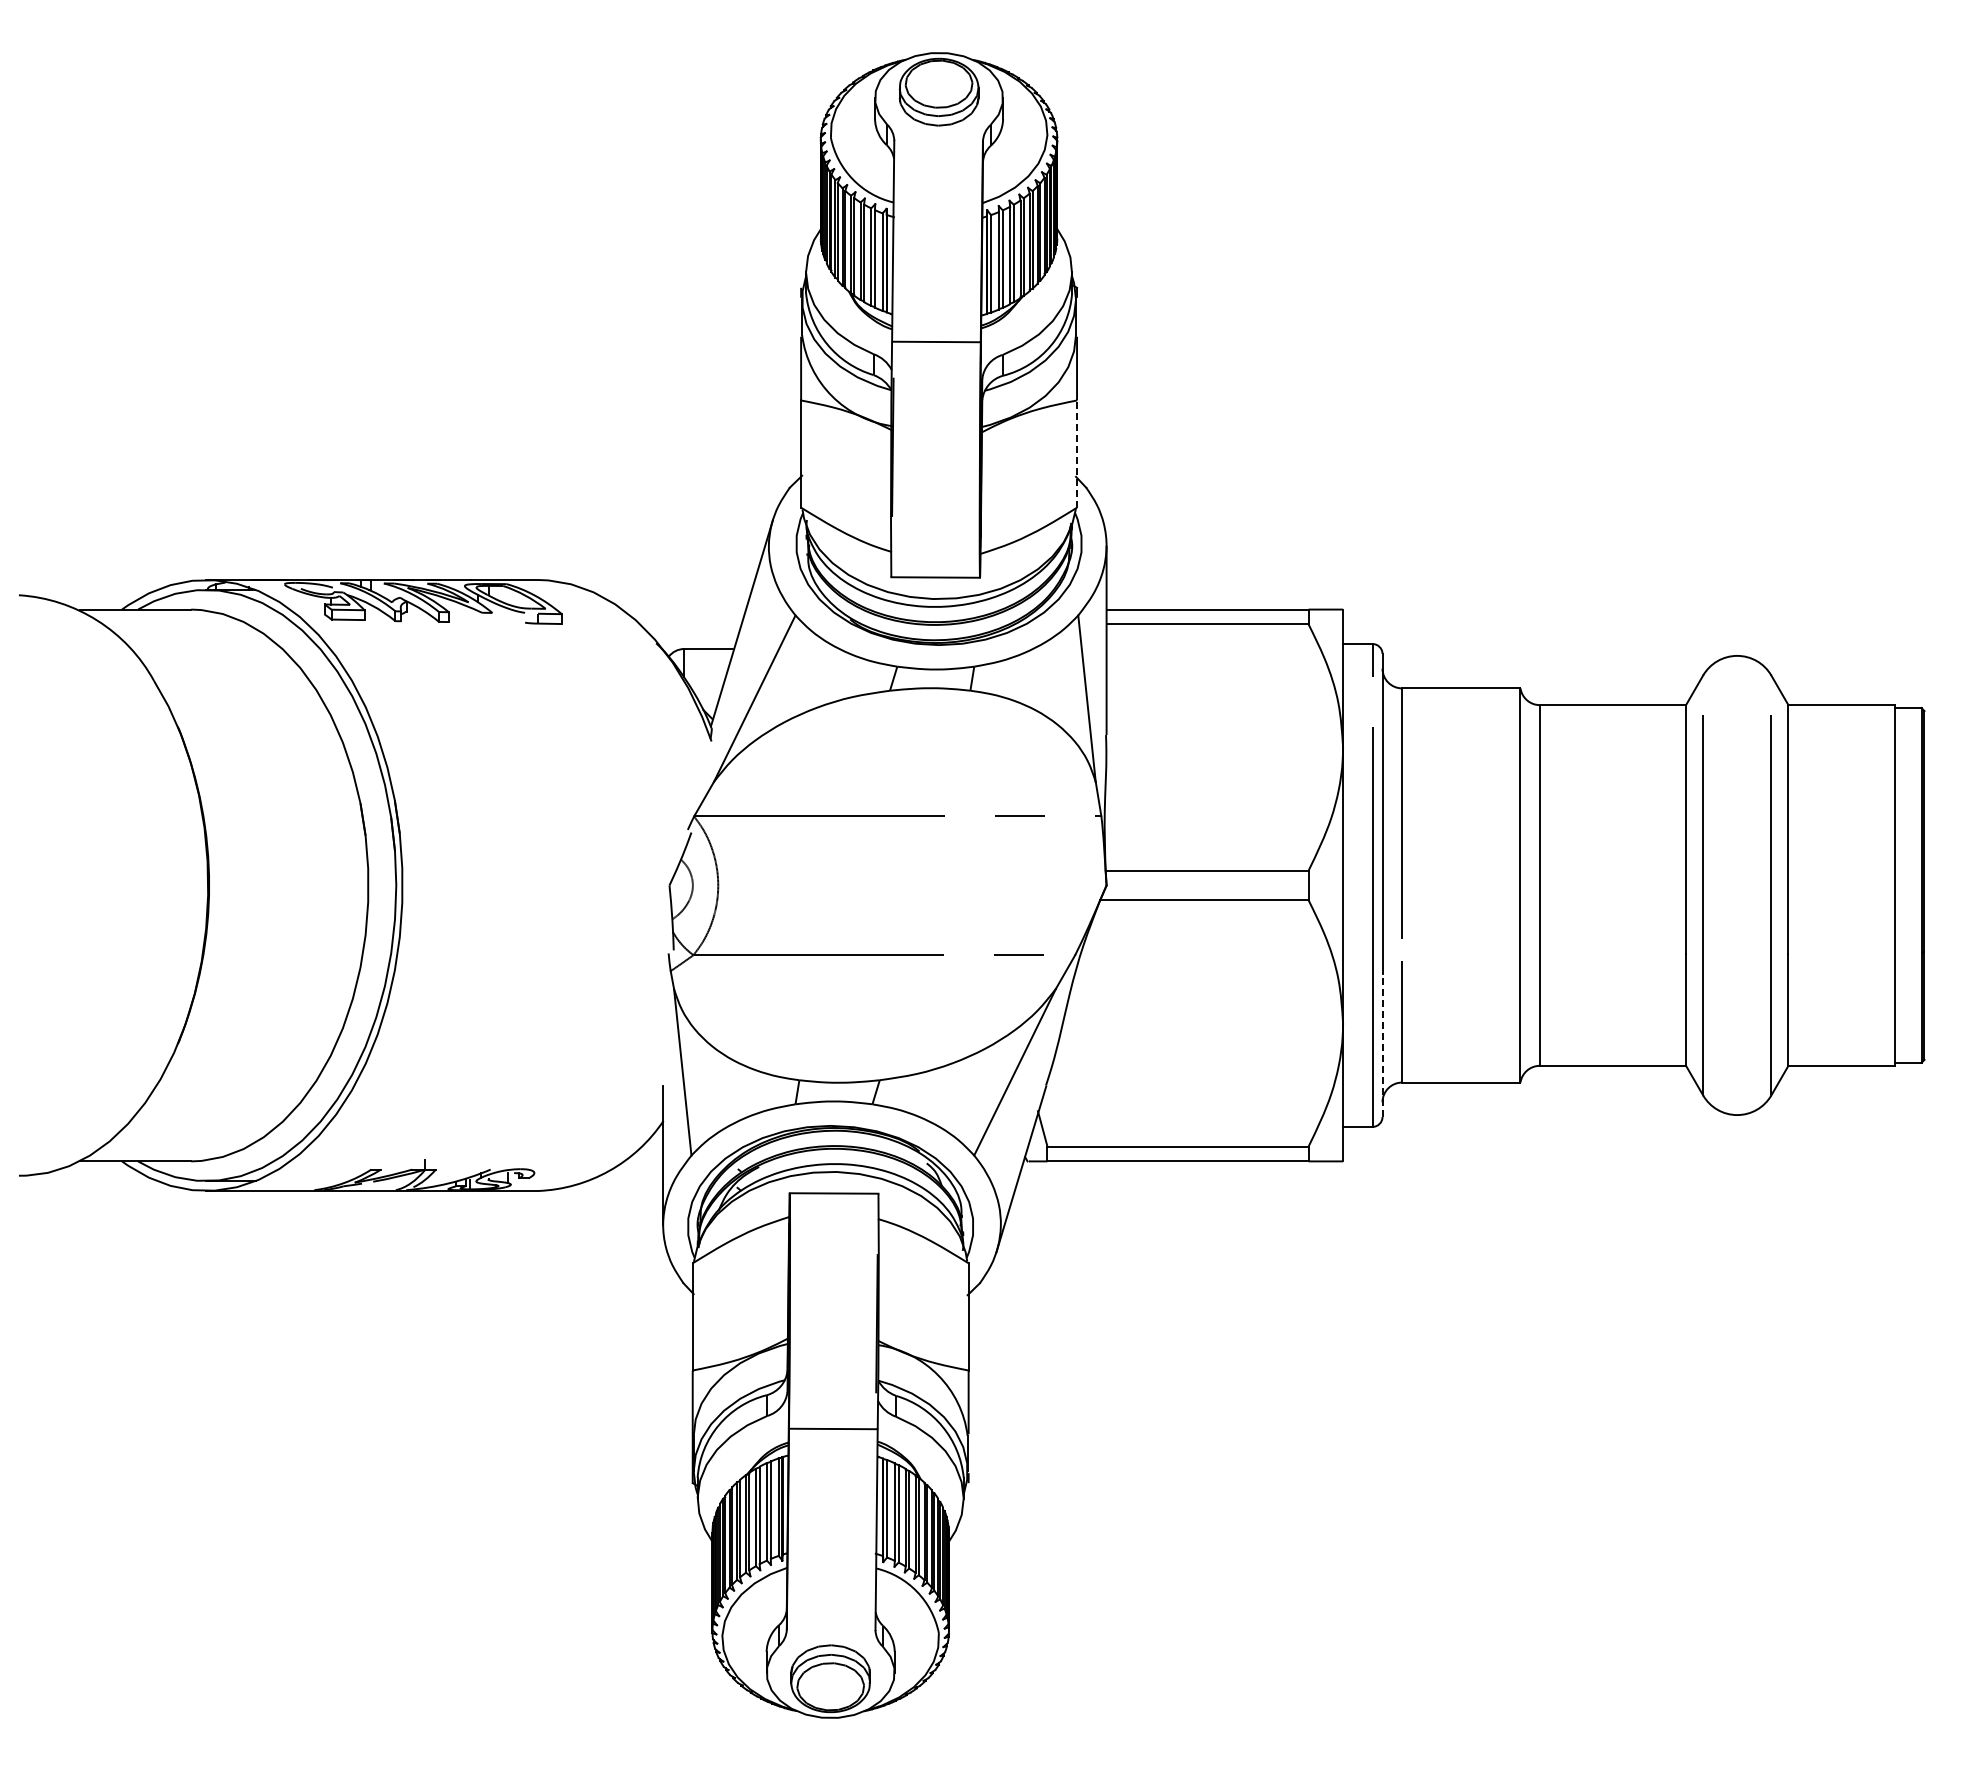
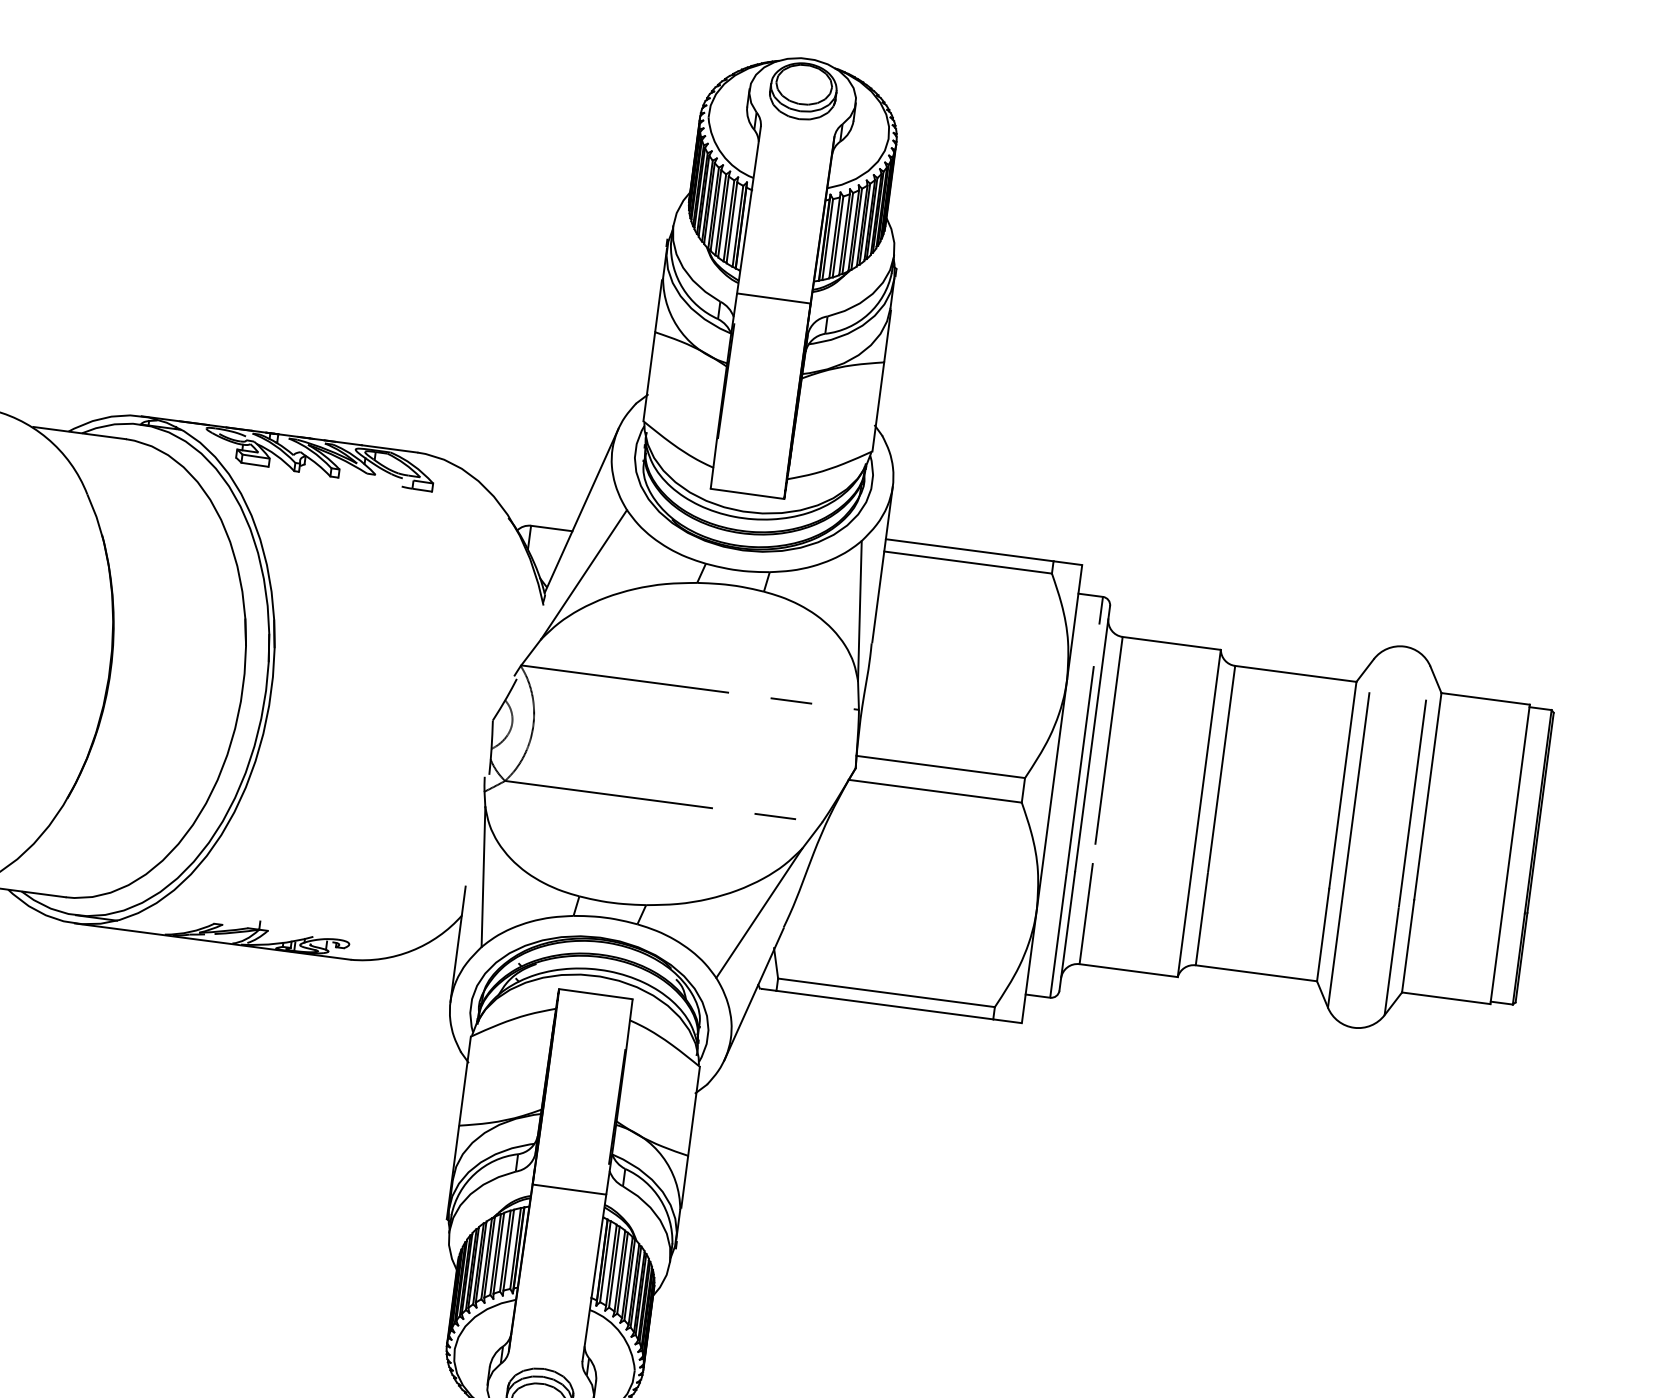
line: (1077, 454) -> (878, 407), dashed -> solid
line: (1382, 1045) -> (1067, 931), dashed -> solid

